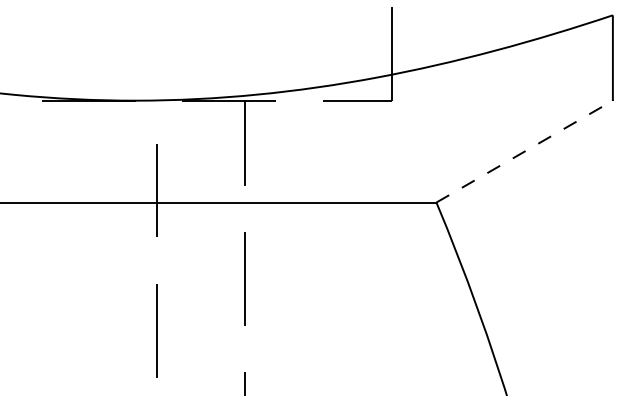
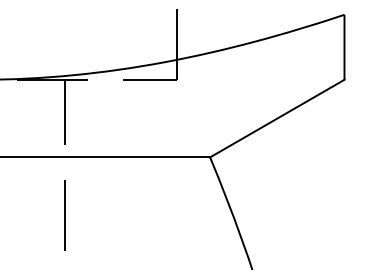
line: (524, 151) -> (277, 118), dashed -> solid

